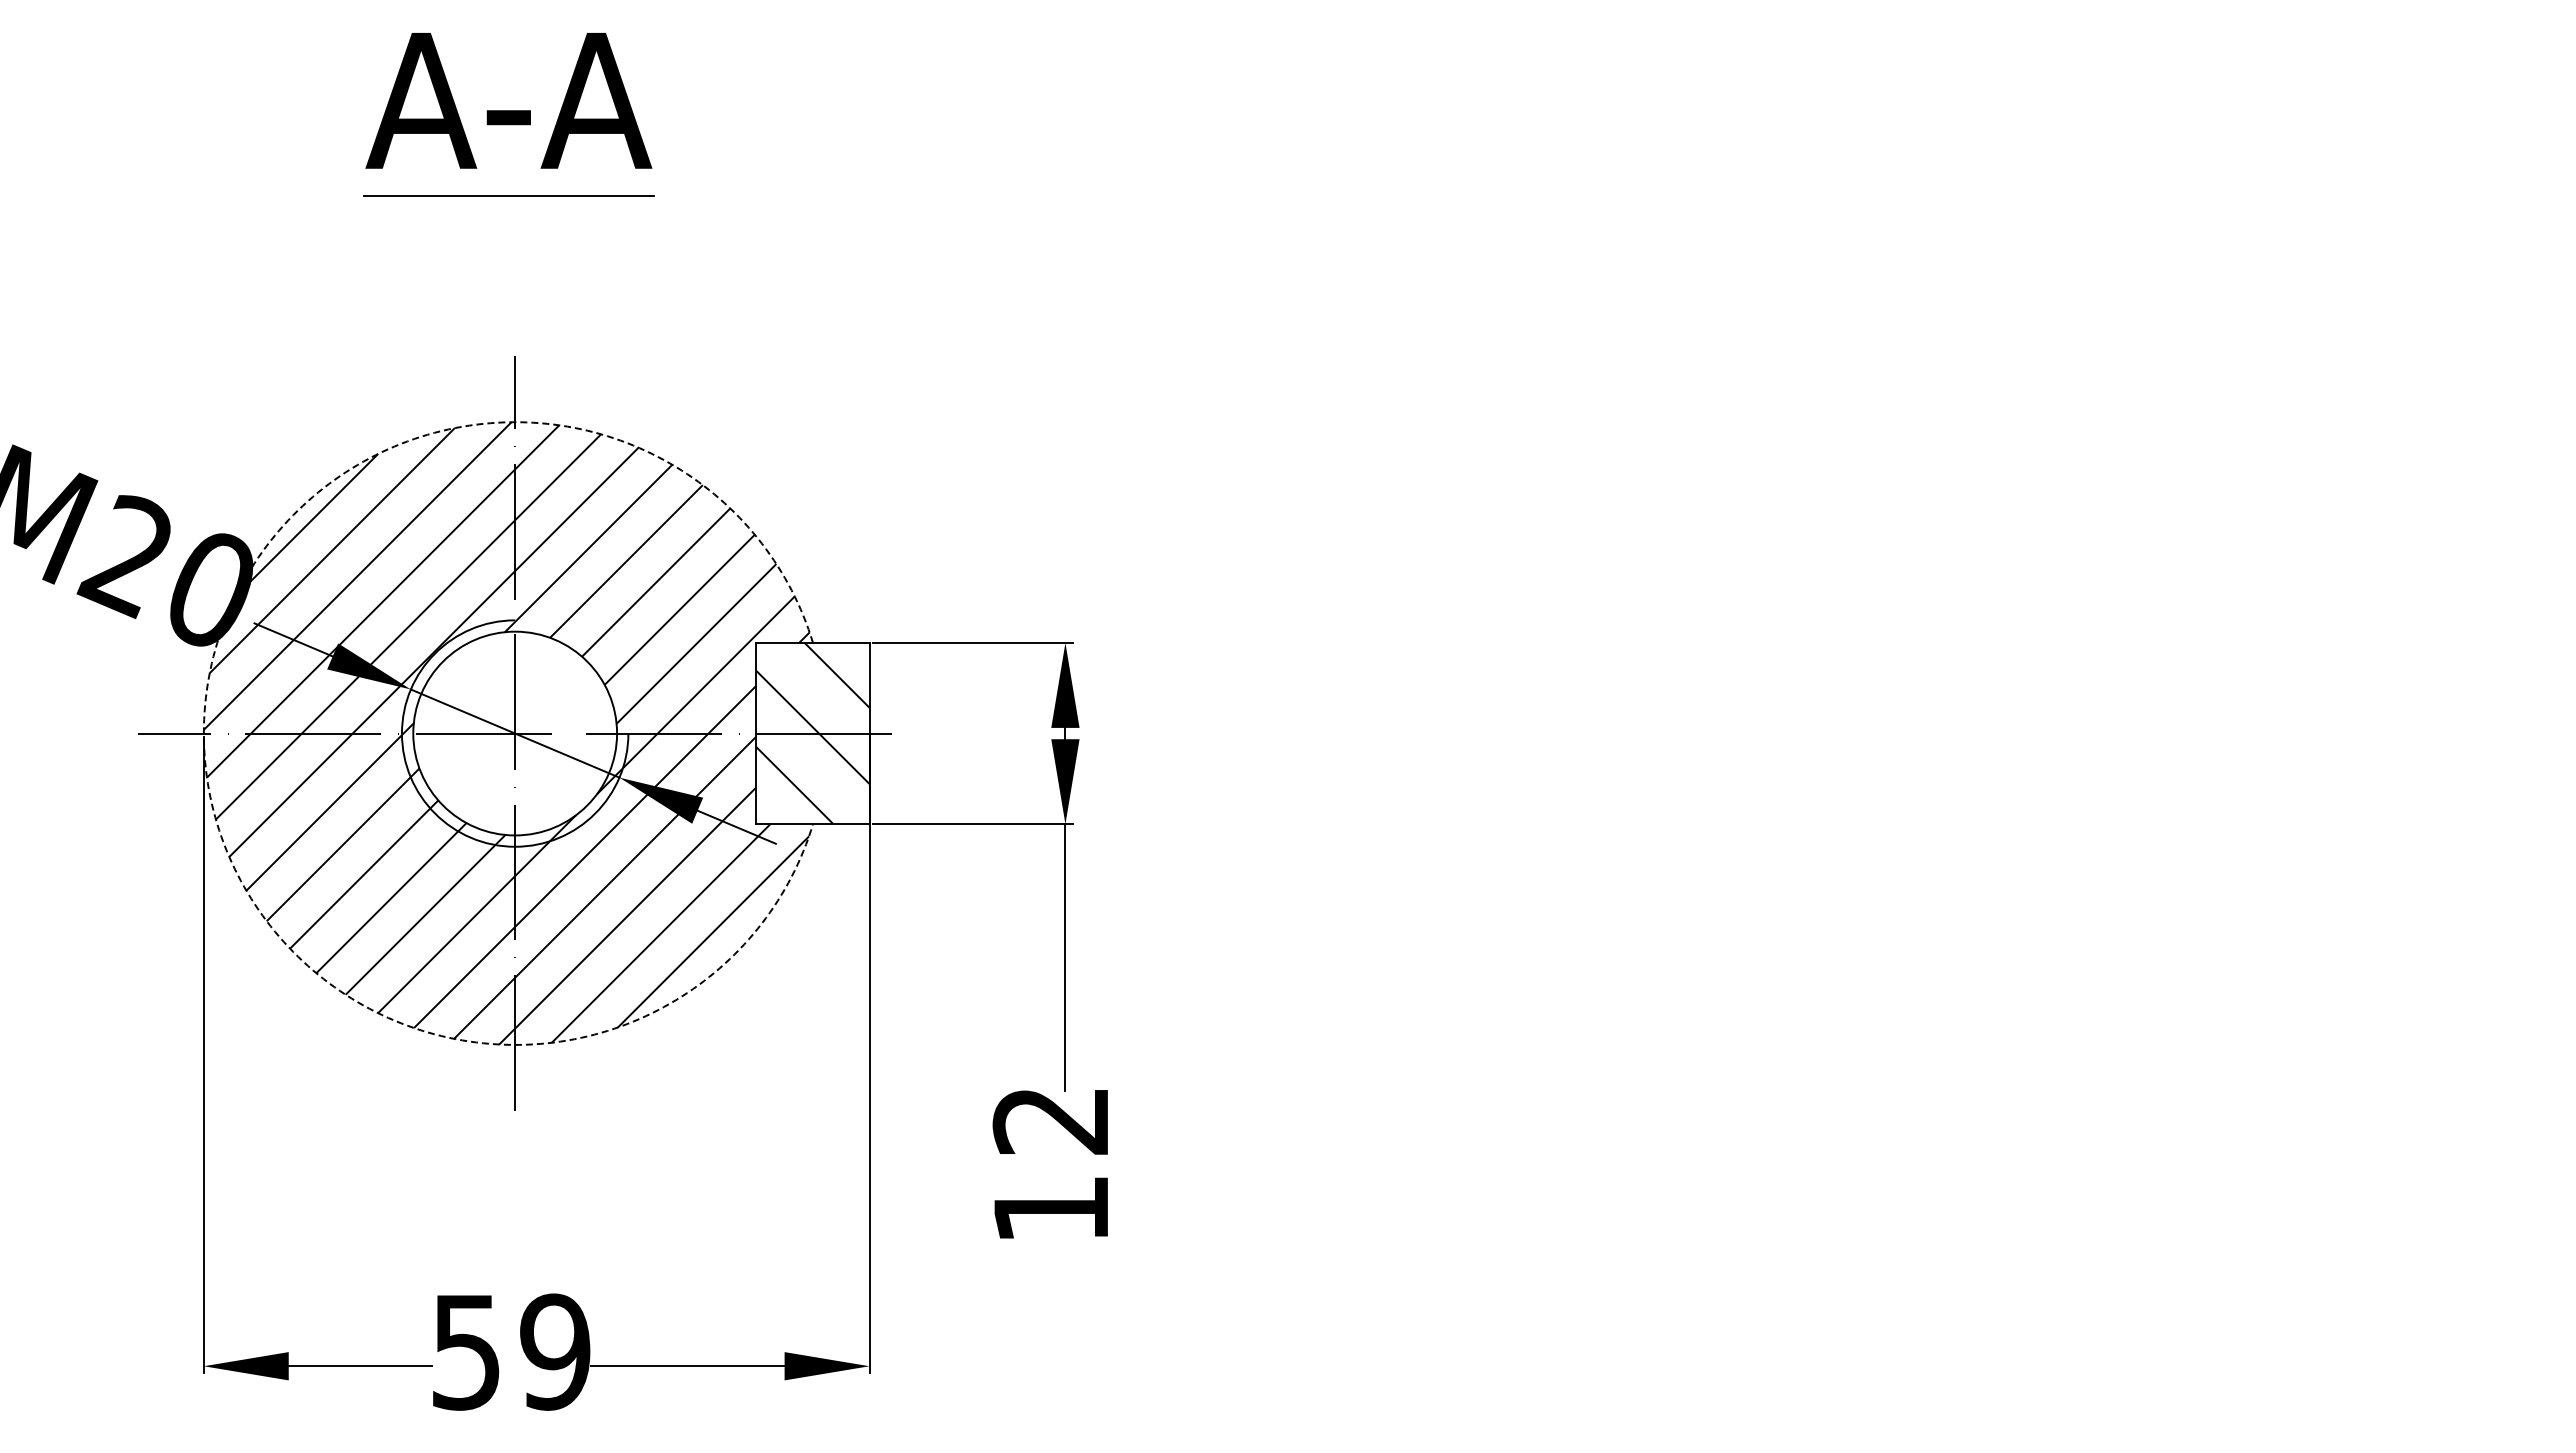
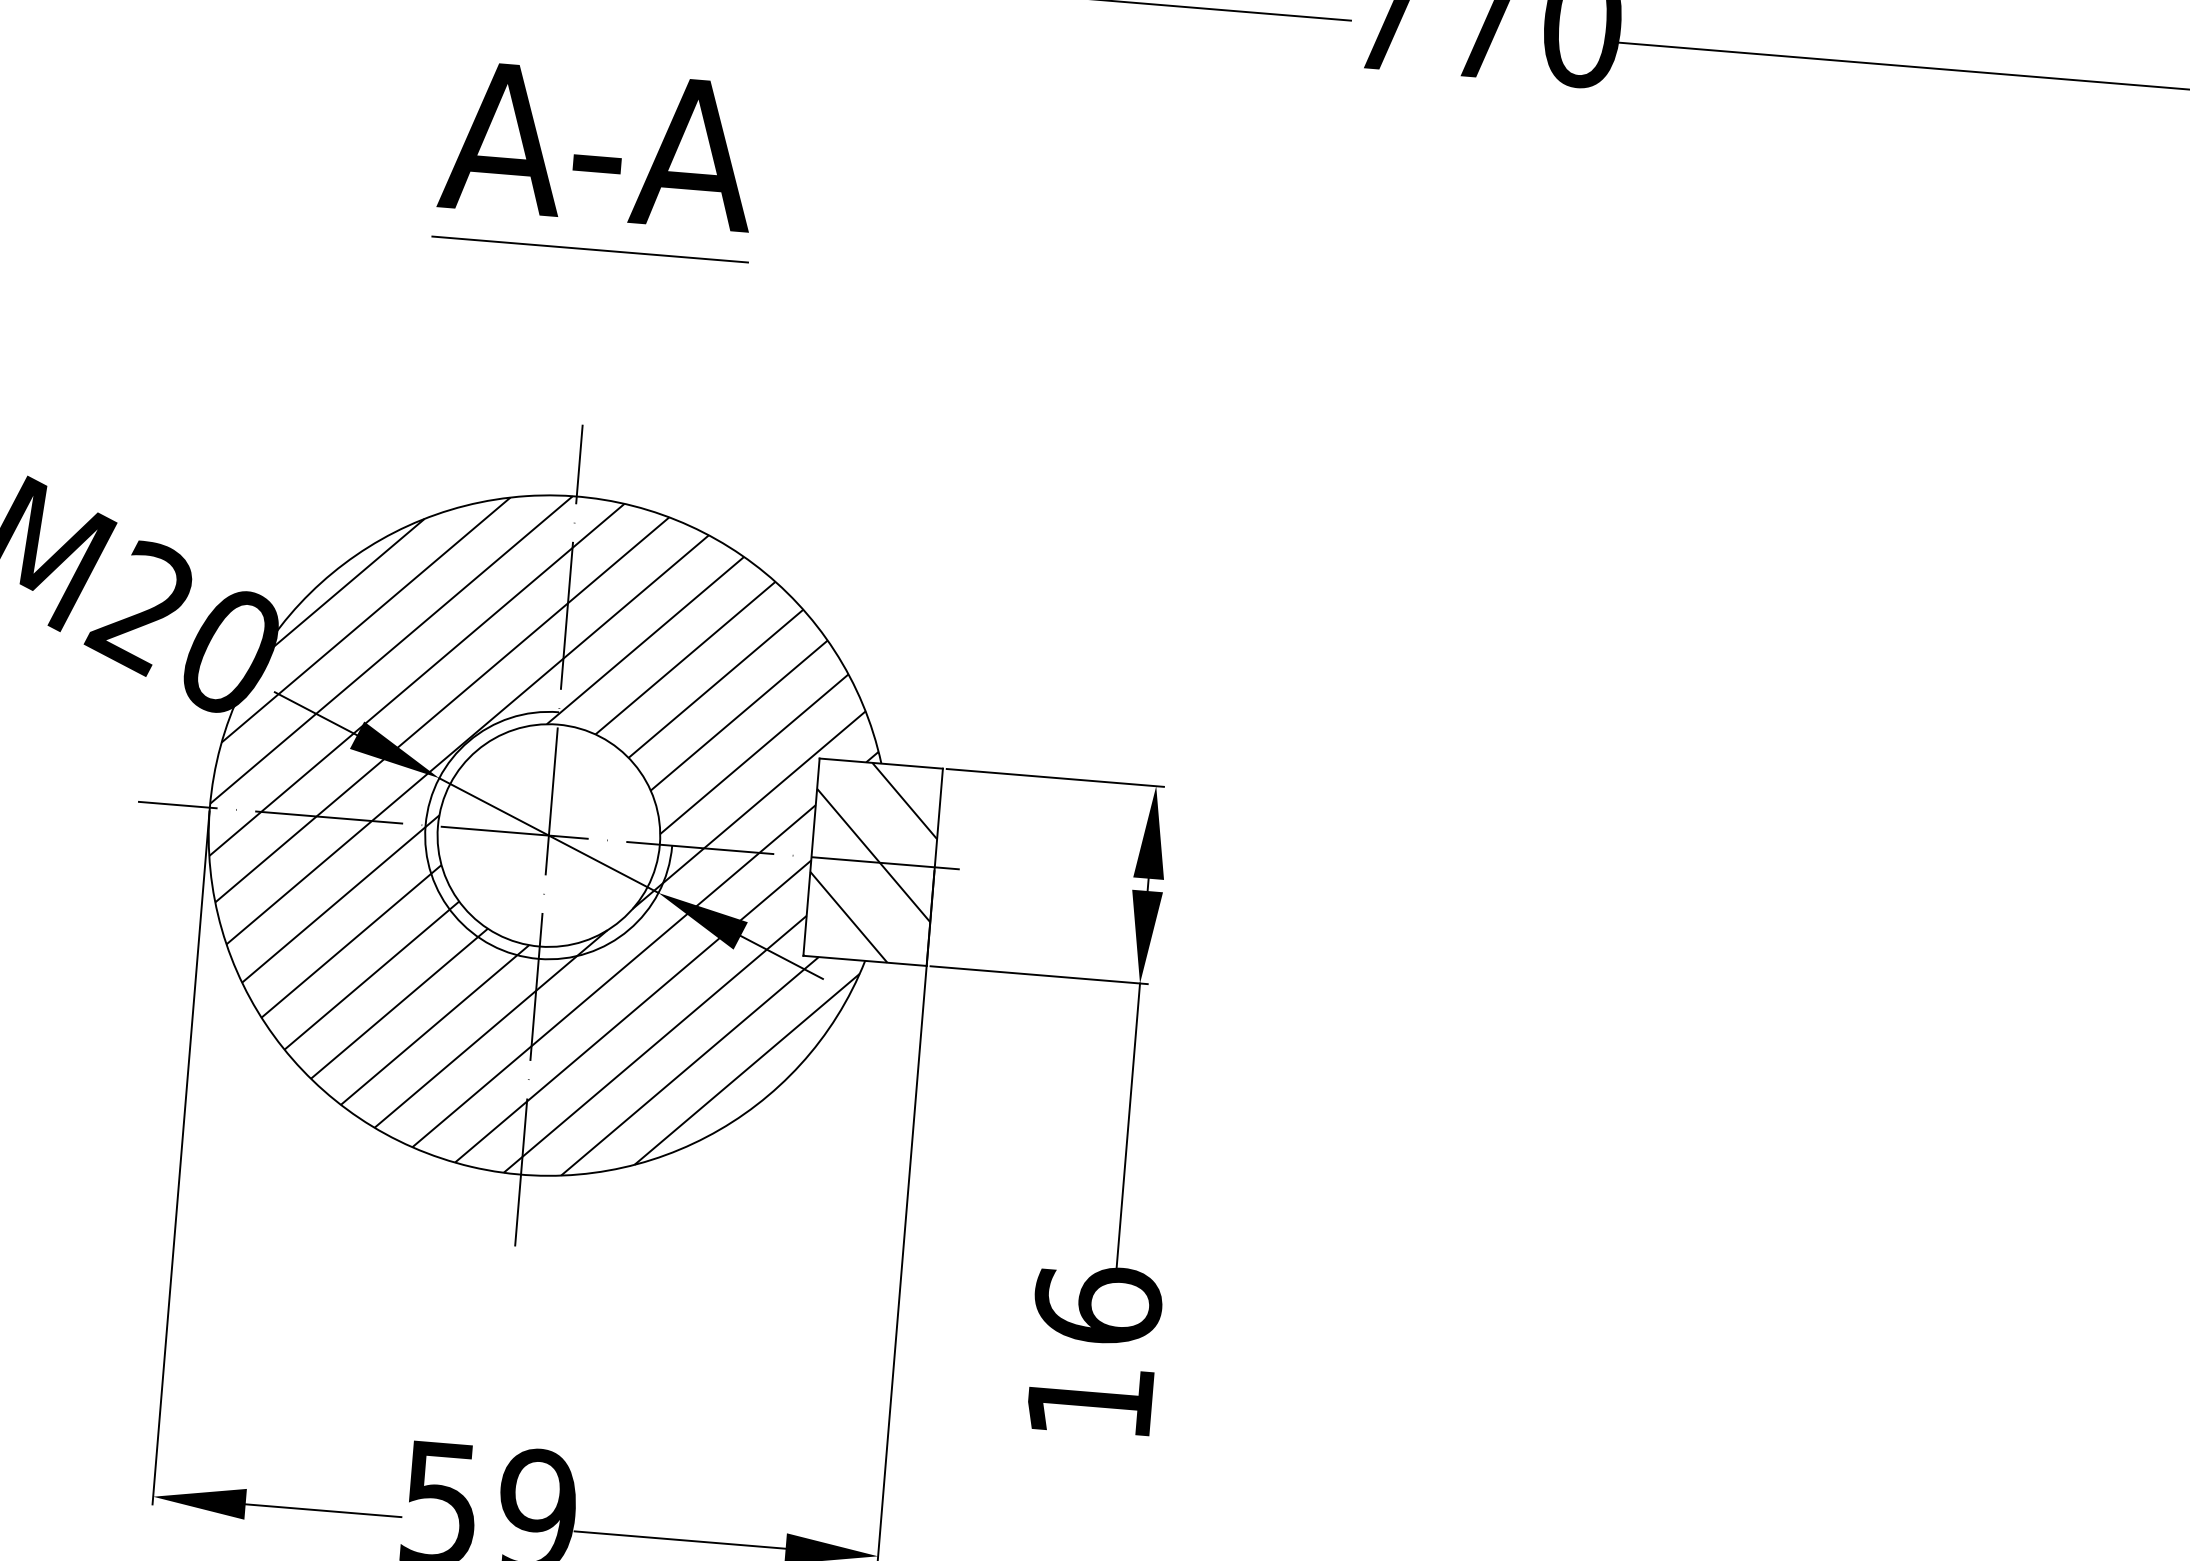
arc: (203, 733) -> (209, 807), dashed -> solid
text: (1050, 1119) -> (1097, 1303), 12 -> 16

